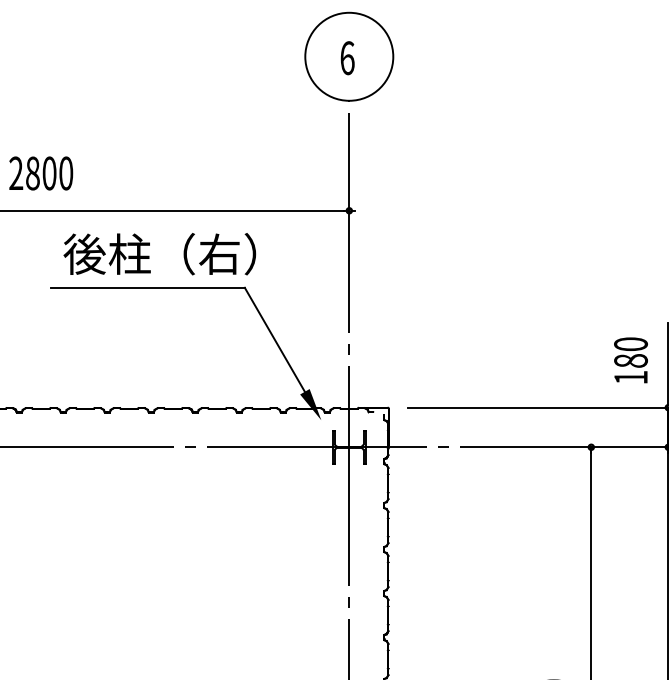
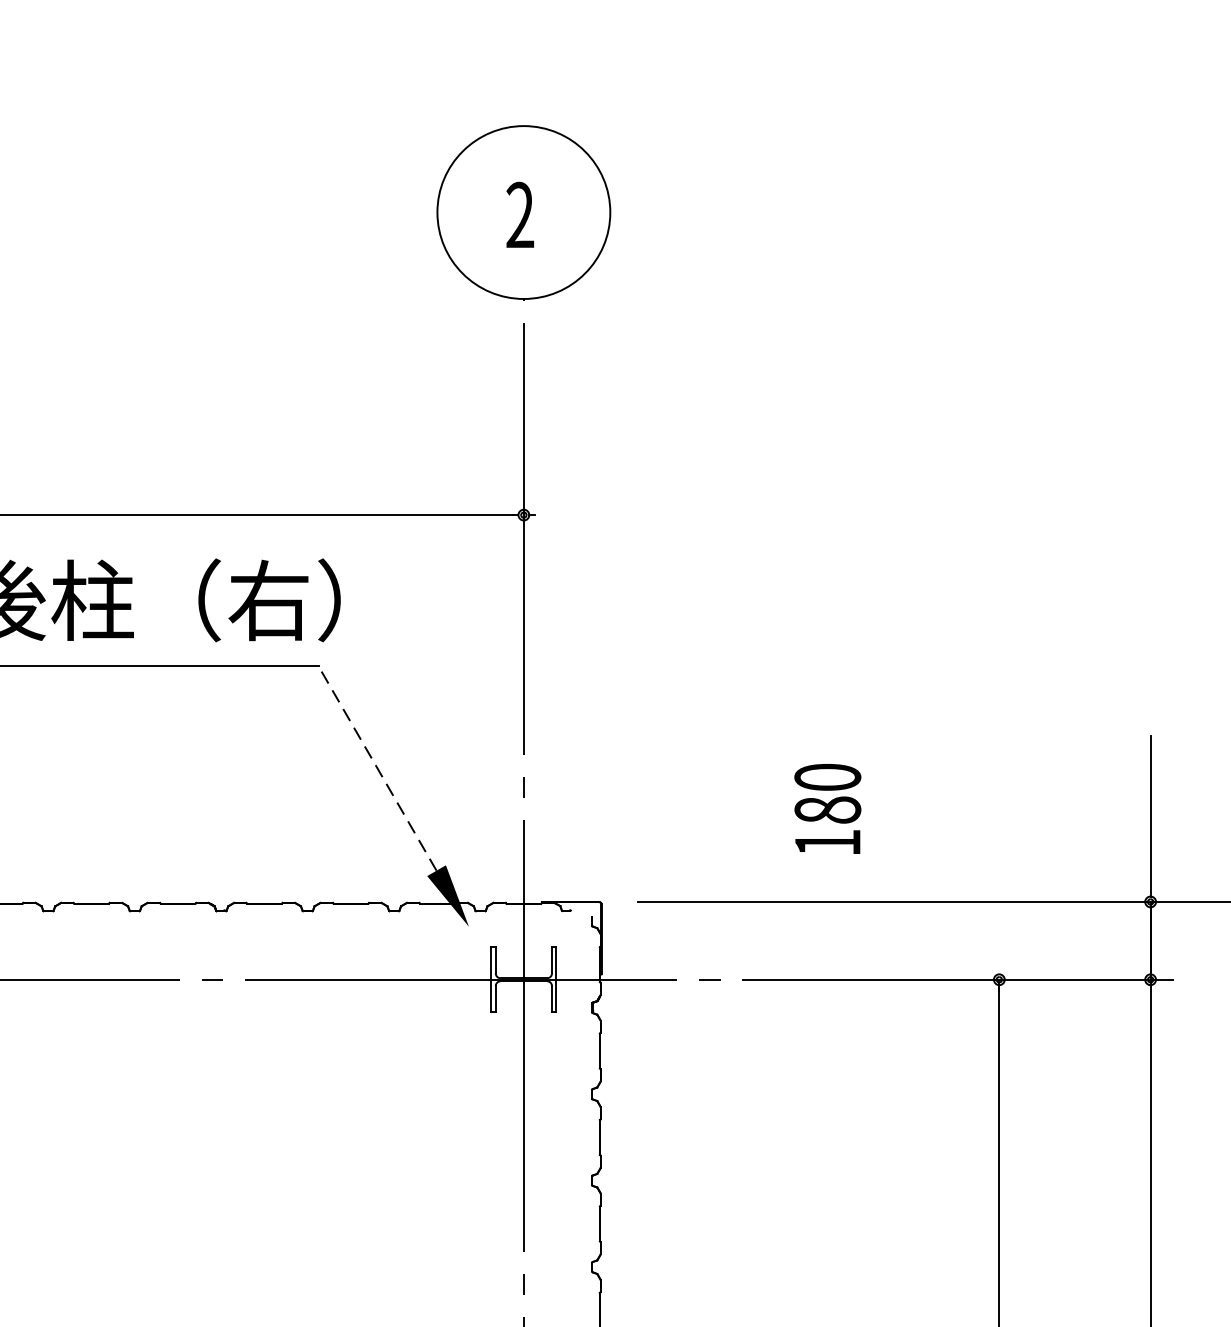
text: (347, 58) -> (520, 215), 6 -> 2
line: (274, 339) -> (376, 767), solid -> dashed
text: (630, 360) -> (826, 809), moved

